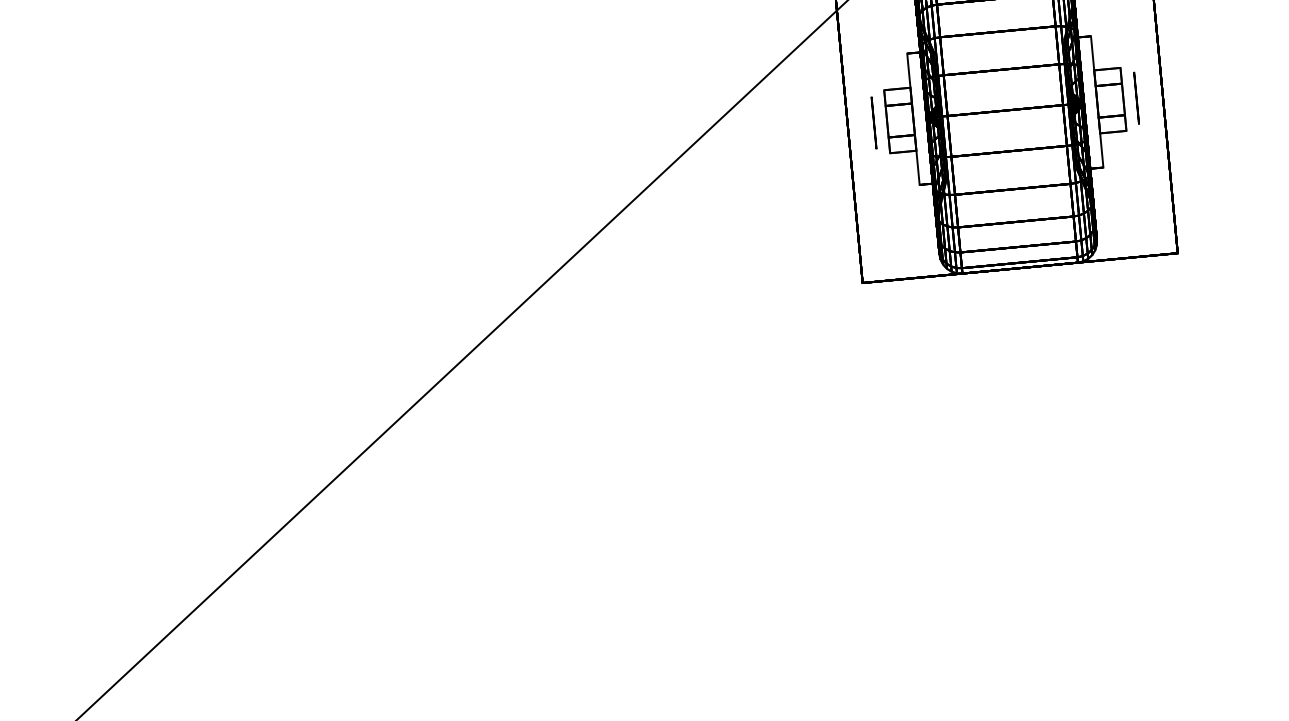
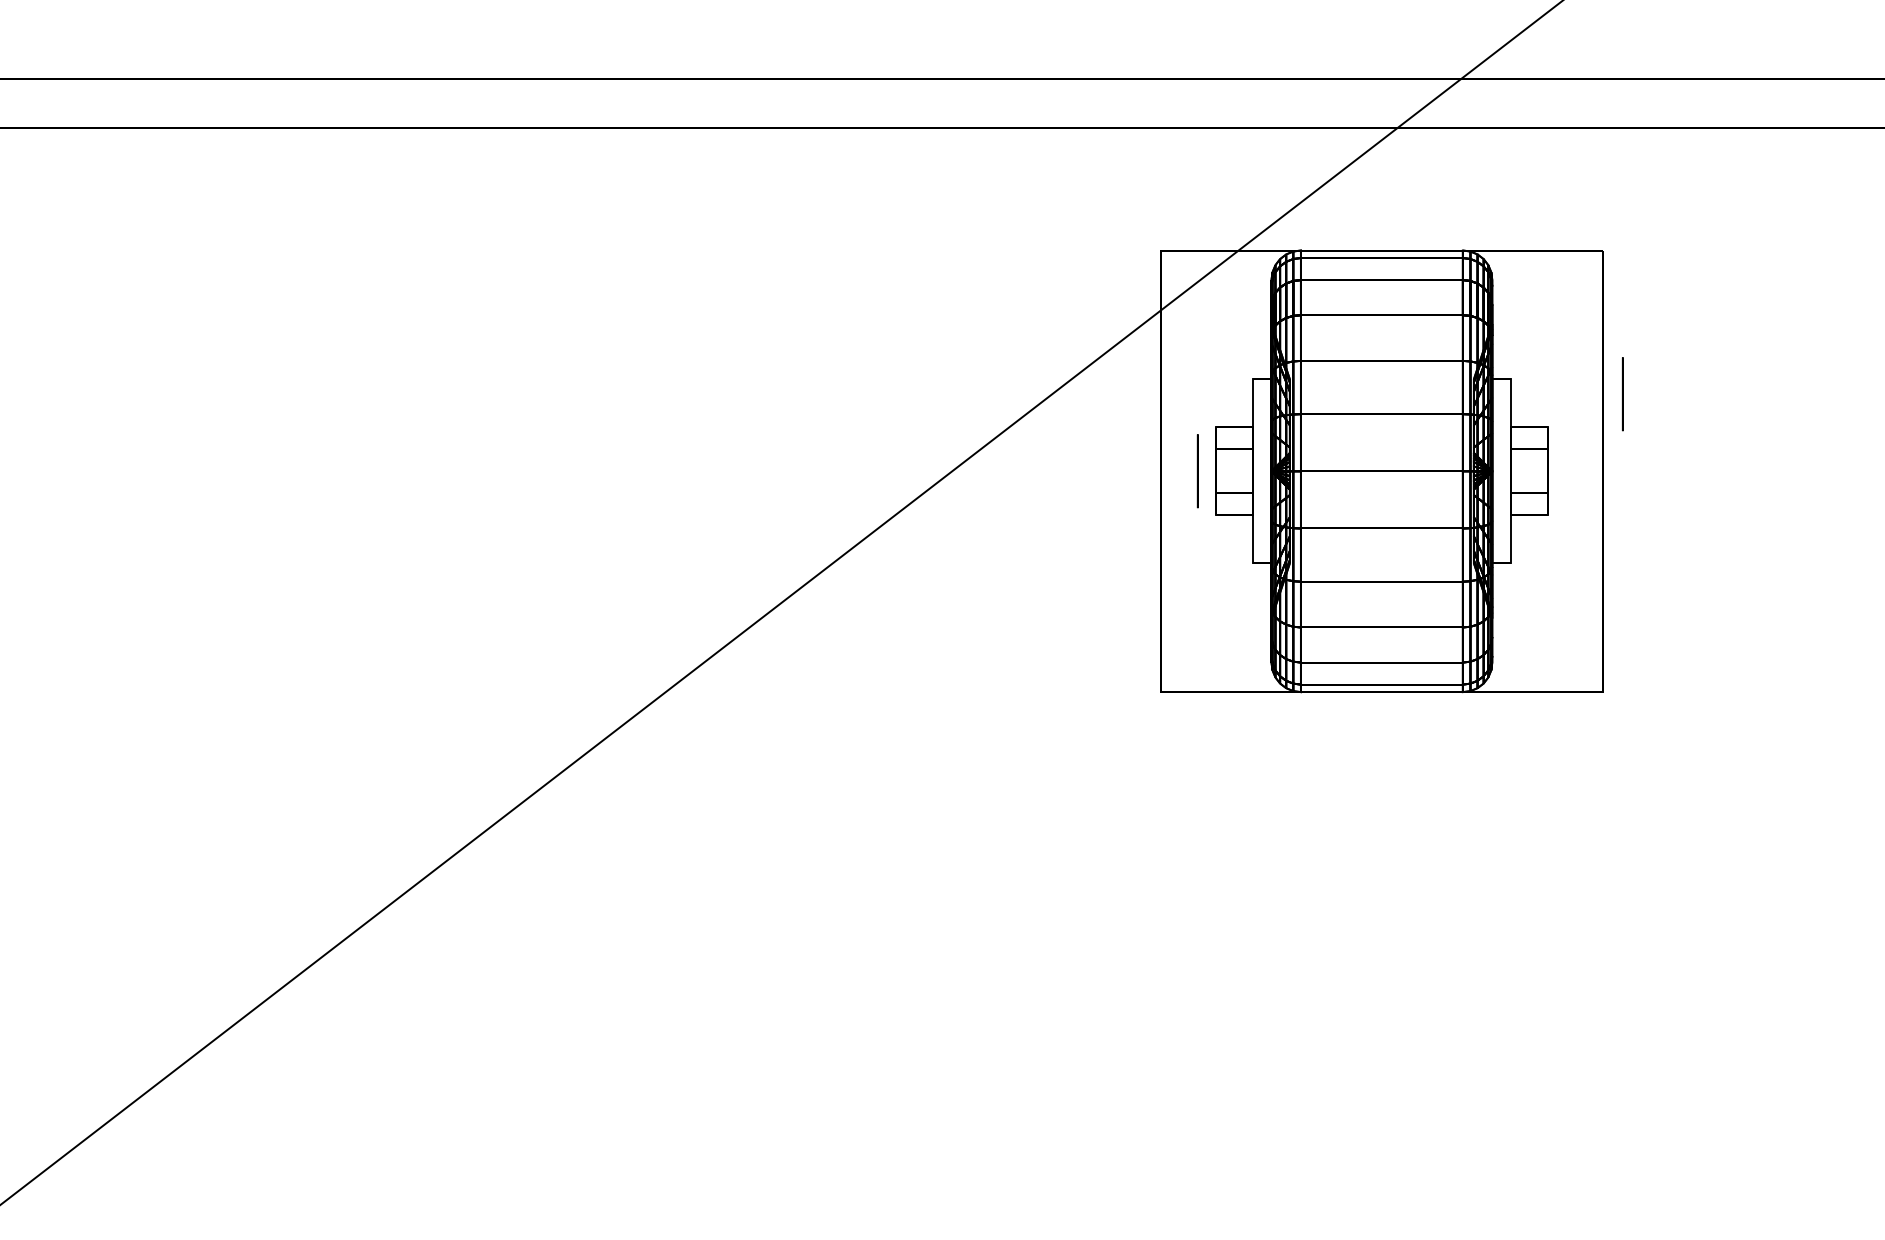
circle: (1136, 98) -> (1622, 394), moved

